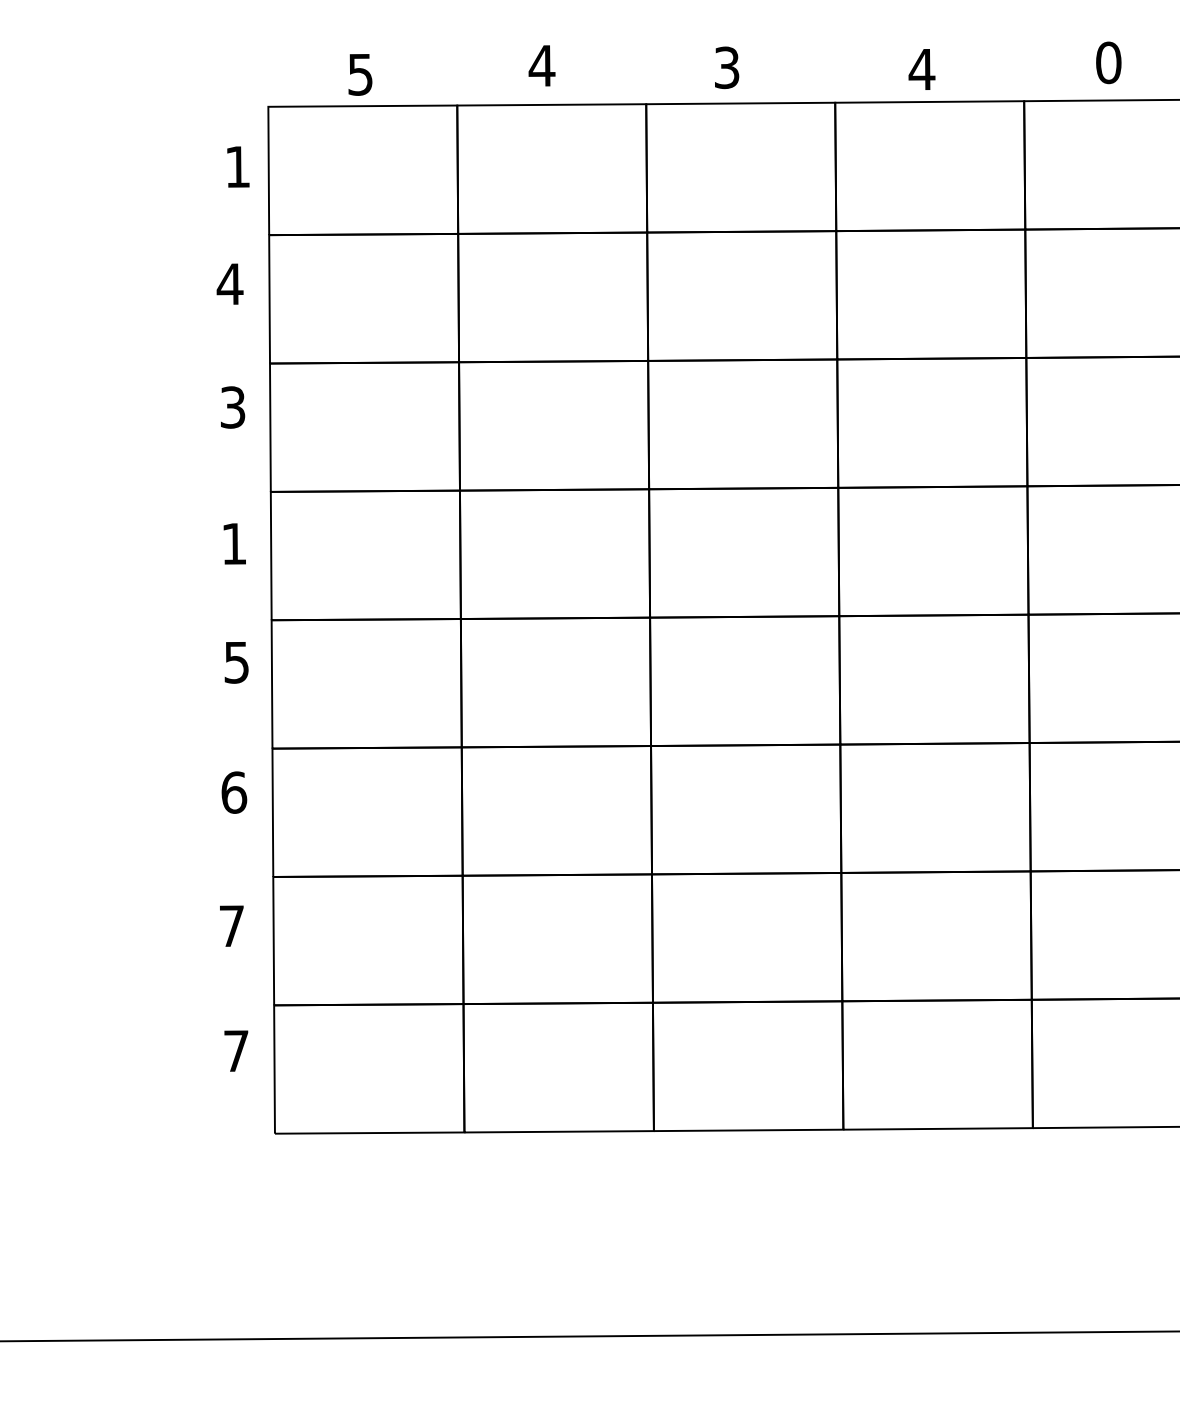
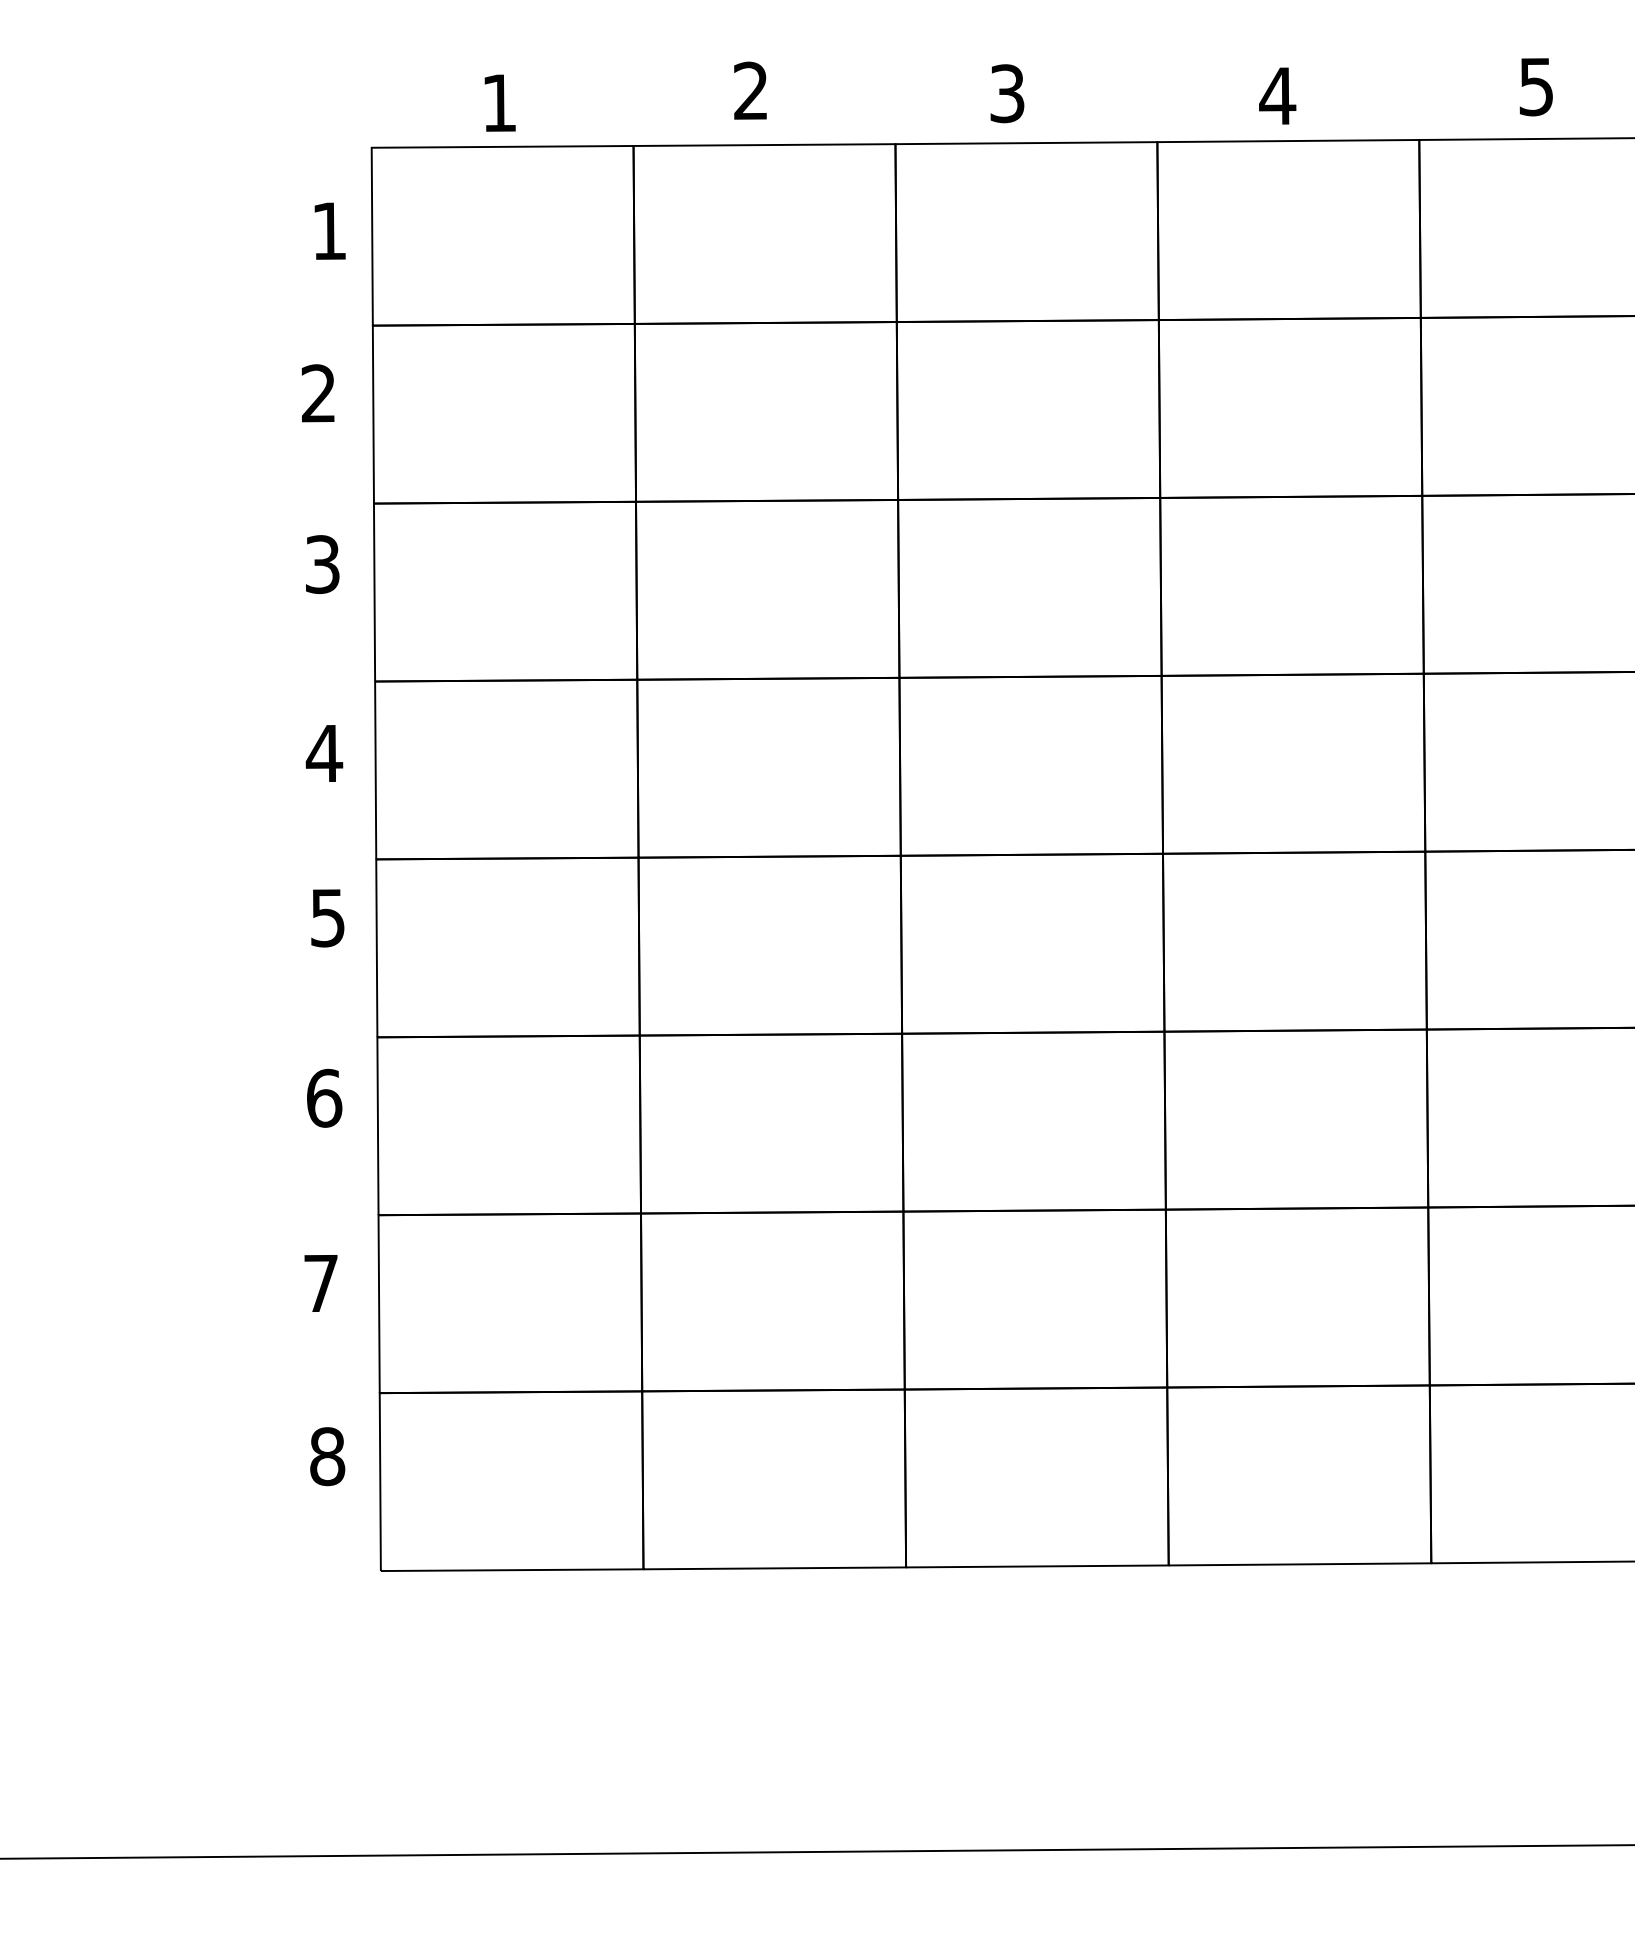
text: (1108, 62) -> (1536, 86), 0 -> 5
text: (541, 65) -> (750, 90), 4 -> 2
text: (359, 74) -> (498, 103), 5 -> 1
text: (229, 284) -> (318, 393), 4 -> 2
text: (234, 543) -> (324, 753), 1 -> 4
text: (236, 1051) -> (327, 1456), 7 -> 8

